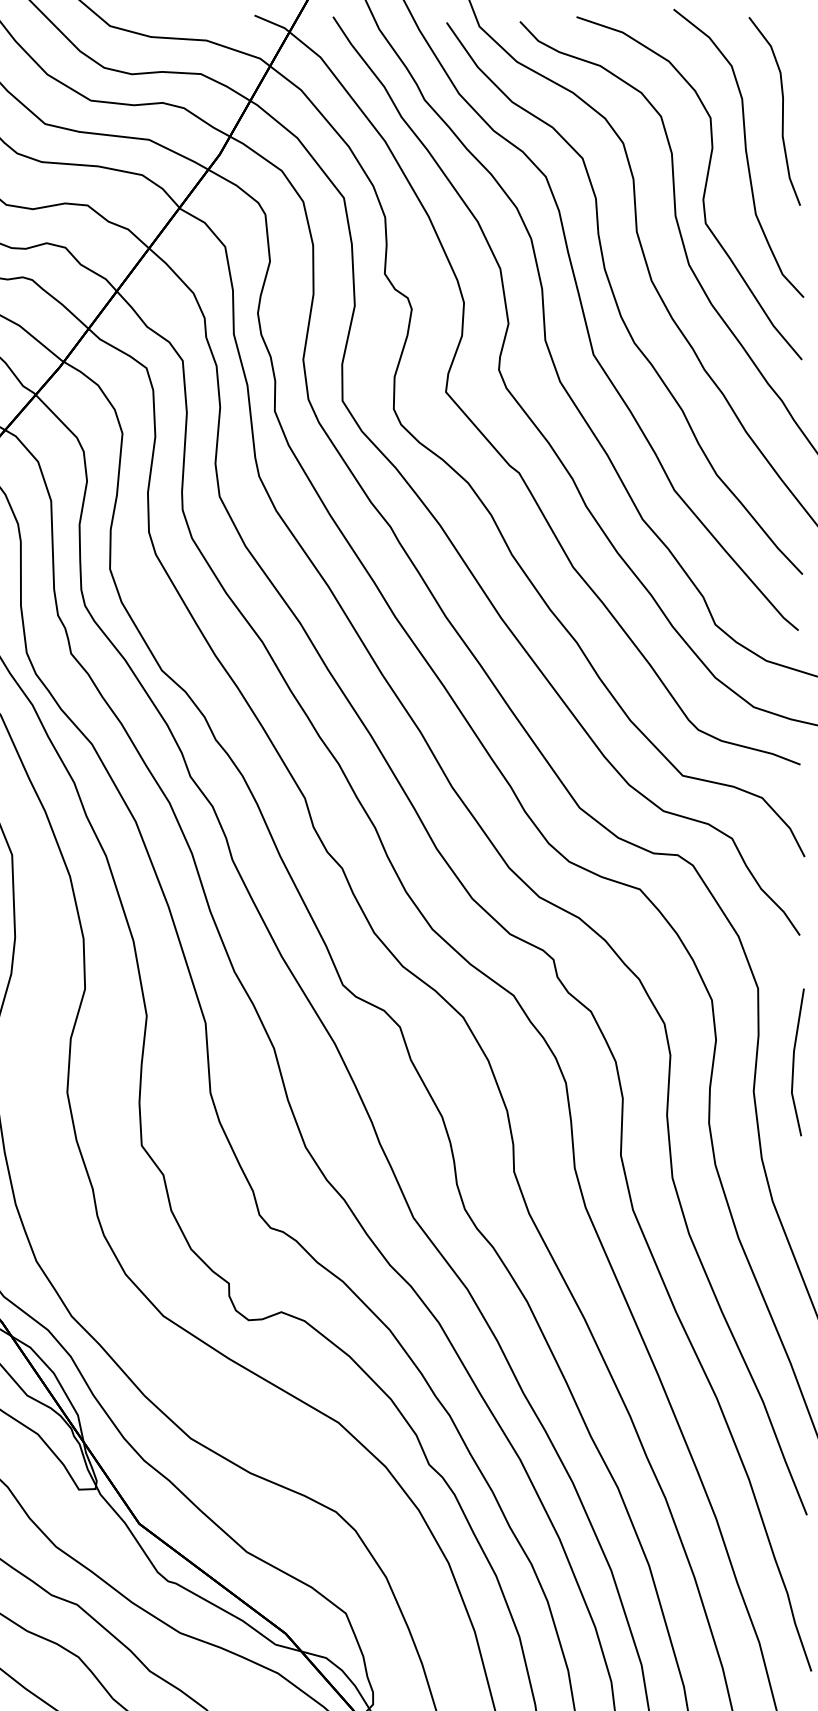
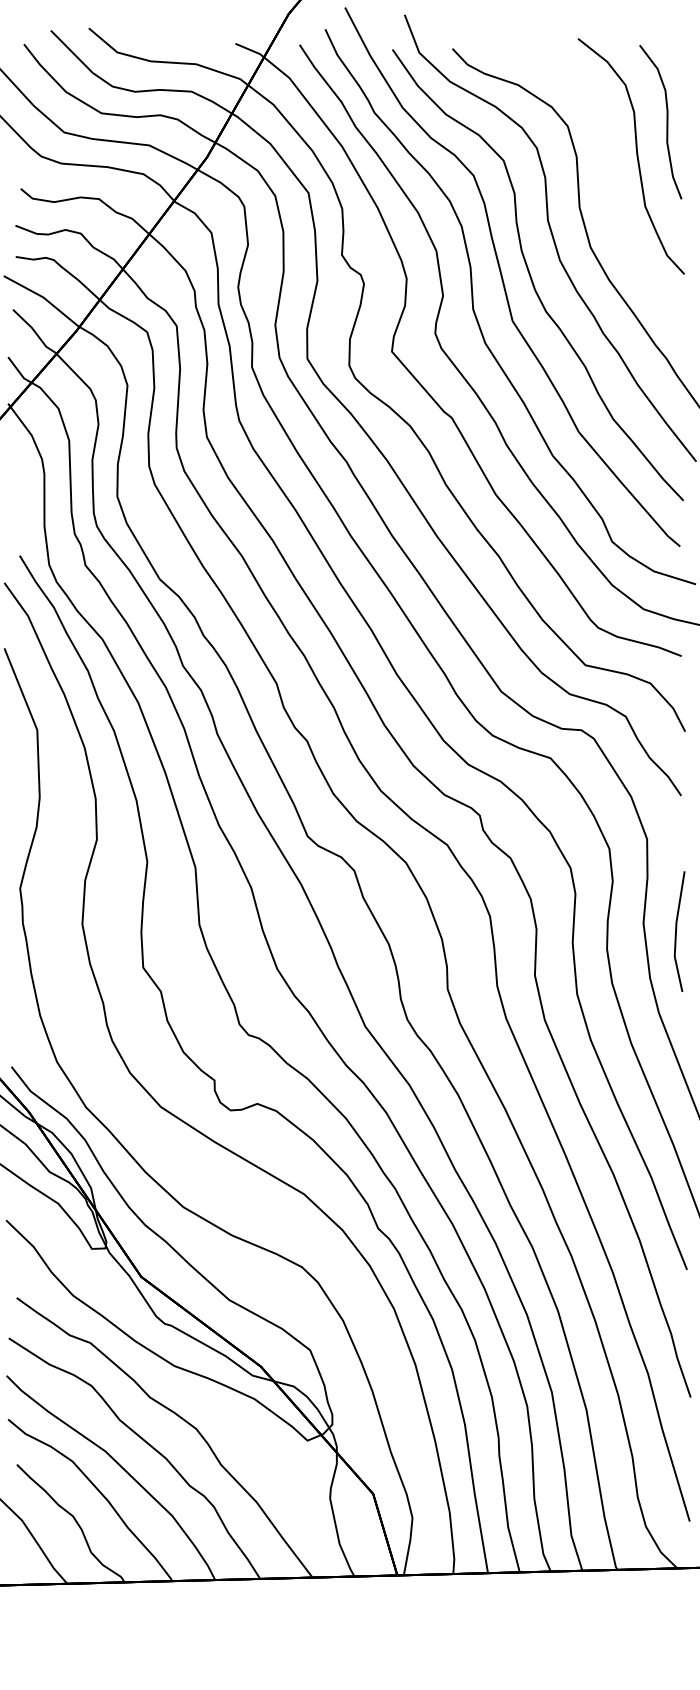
curve: (703, 190) -> (602, 186), removed
line: (794, 1062) -> (676, 931), moved

